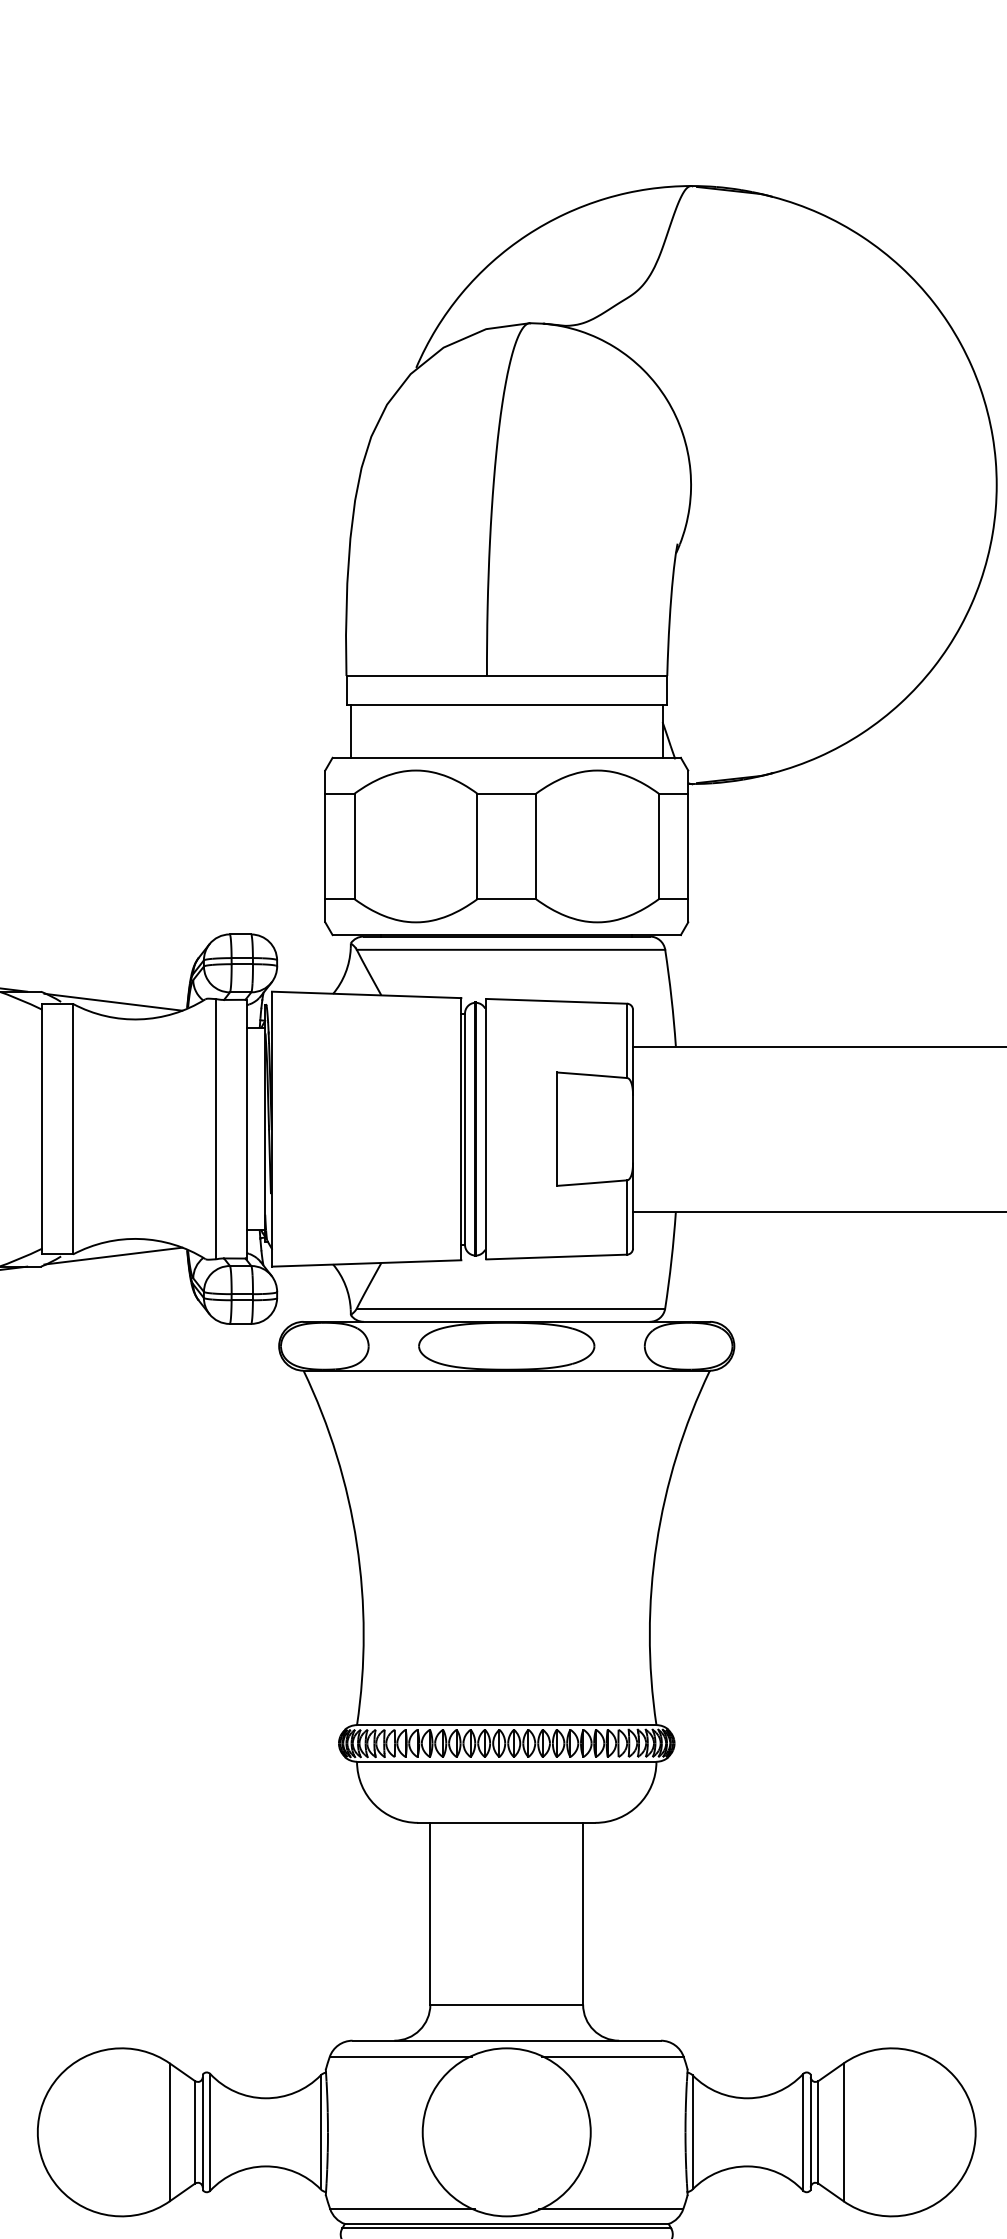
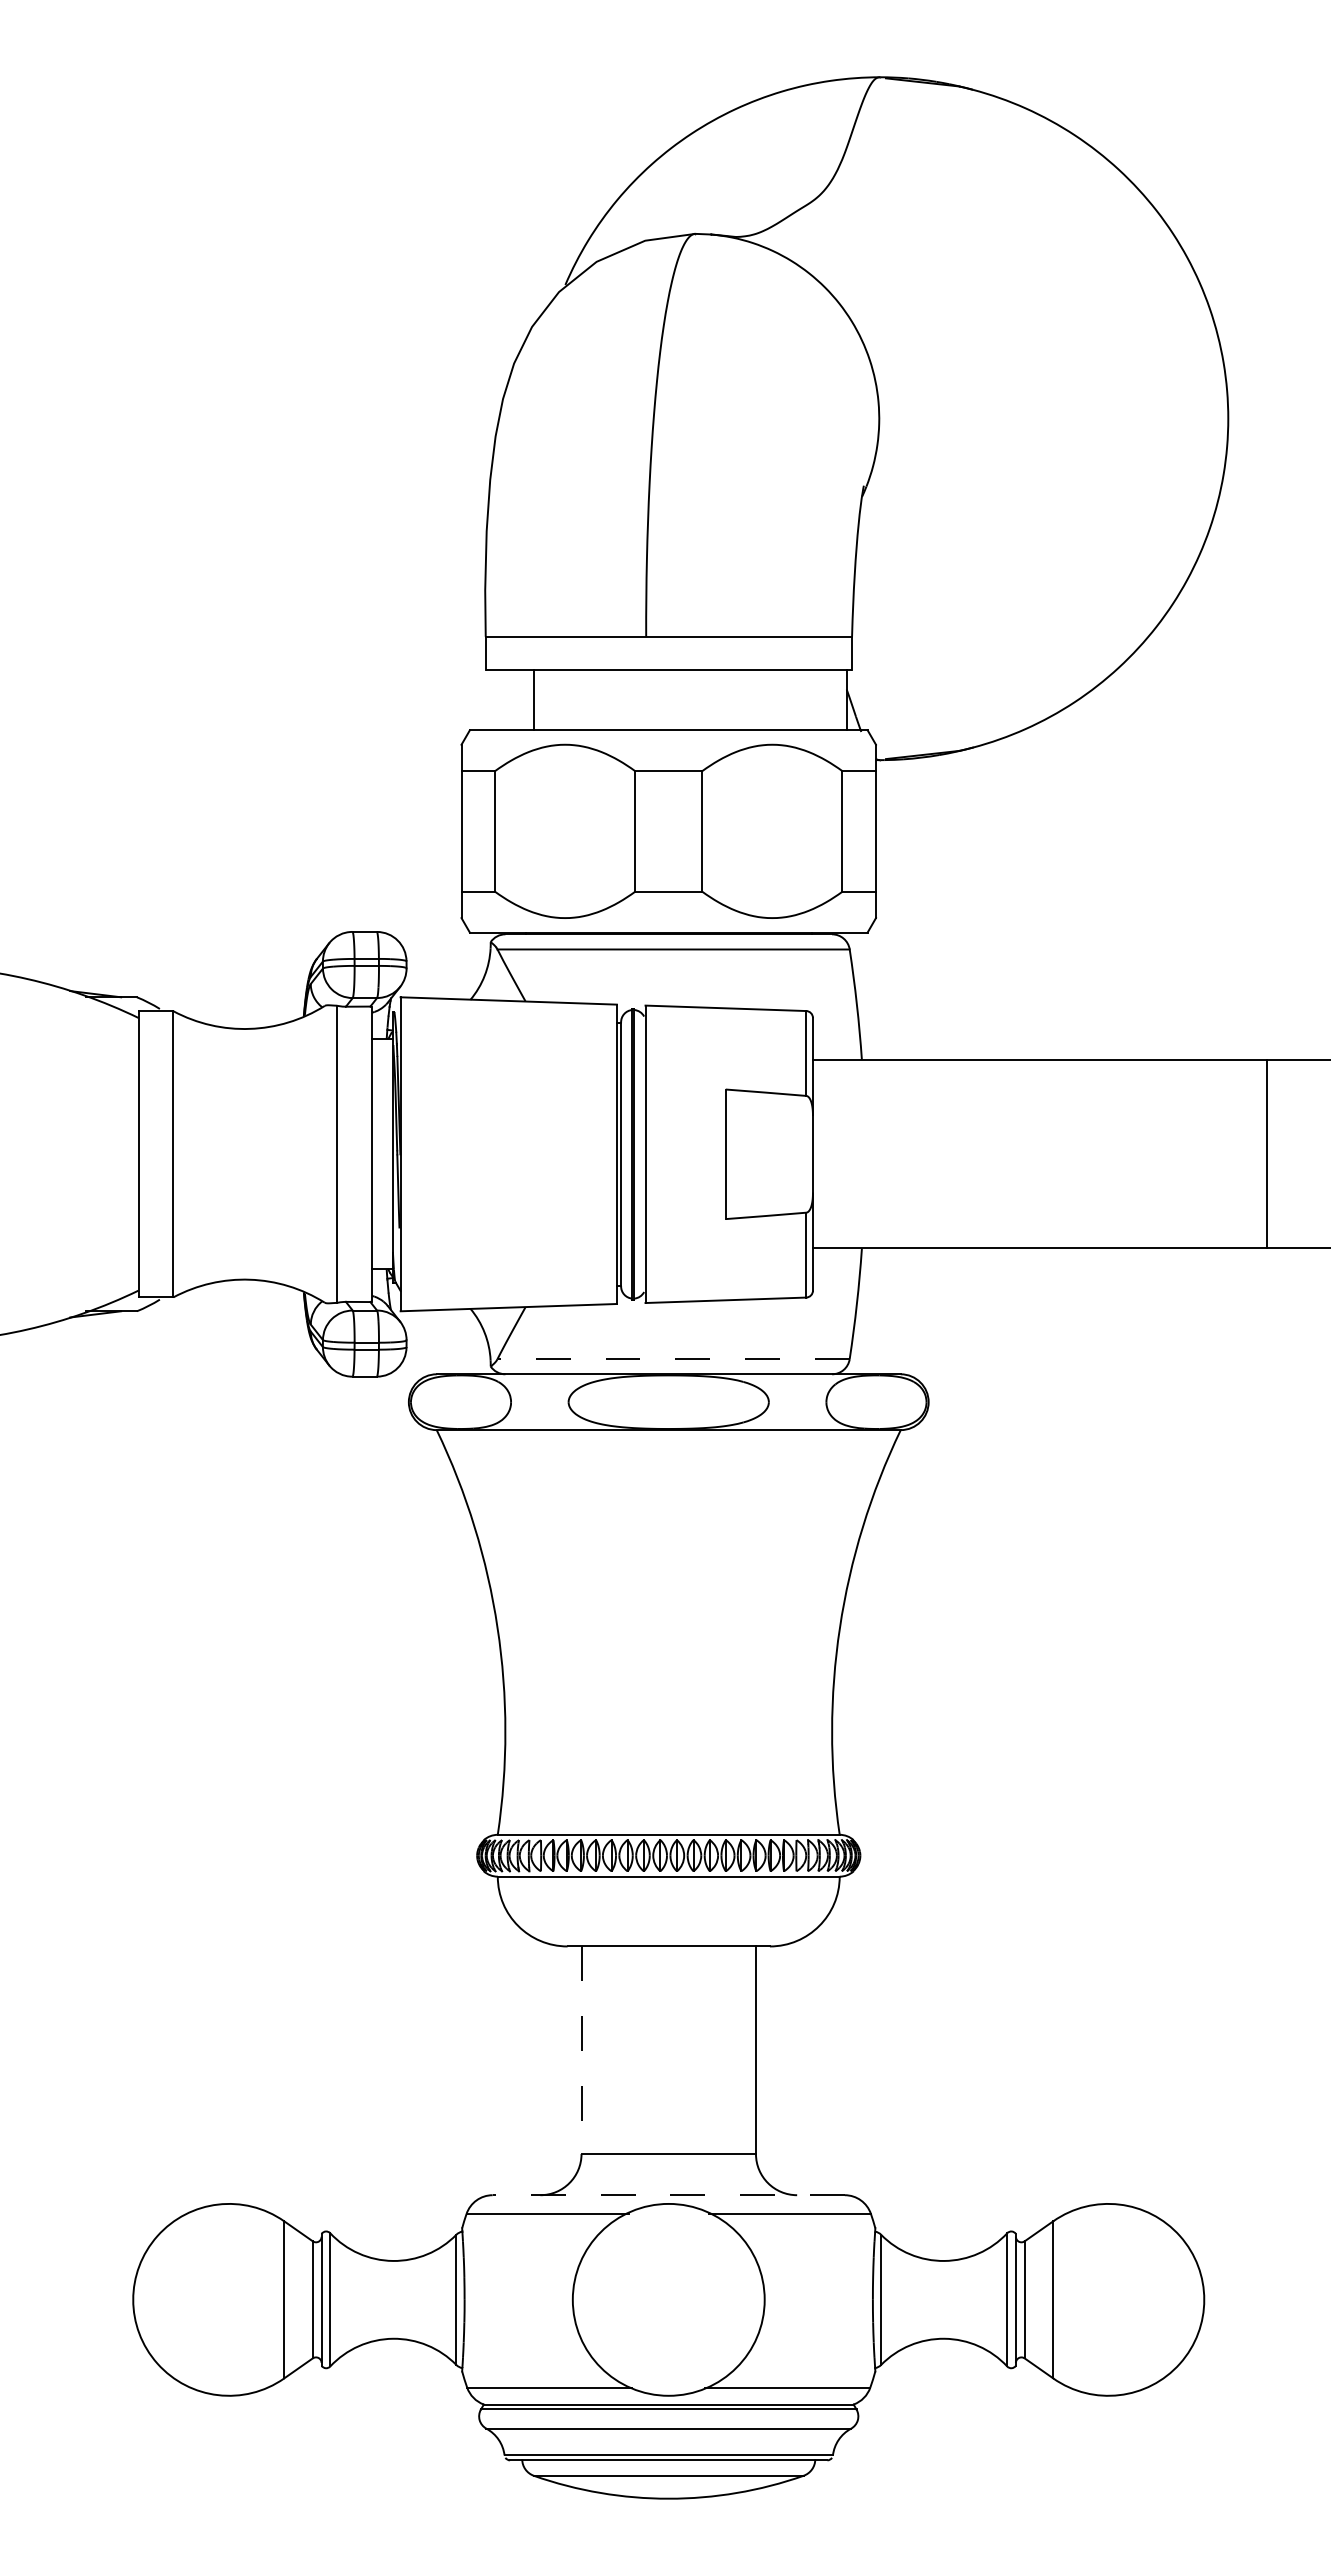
line: (350, 730) -> (533, 699), moved
line: (113, 1002) -> (219, 1009), removed
line: (113, 1255) -> (219, 1298), removed
line: (510, 1308) -> (673, 1359), solid -> dashed
line: (430, 1913) -> (581, 2050), solid -> dashed
line: (506, 2040) -> (668, 2195), solid -> dashed

